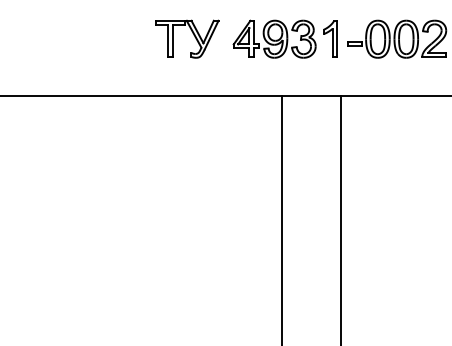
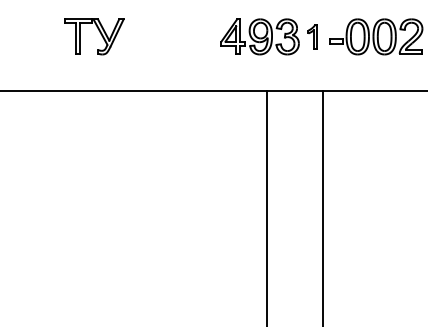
part: (193, 35) -> (99, 33), moved
part: (330, 38) -> (312, 36), size x0.7

